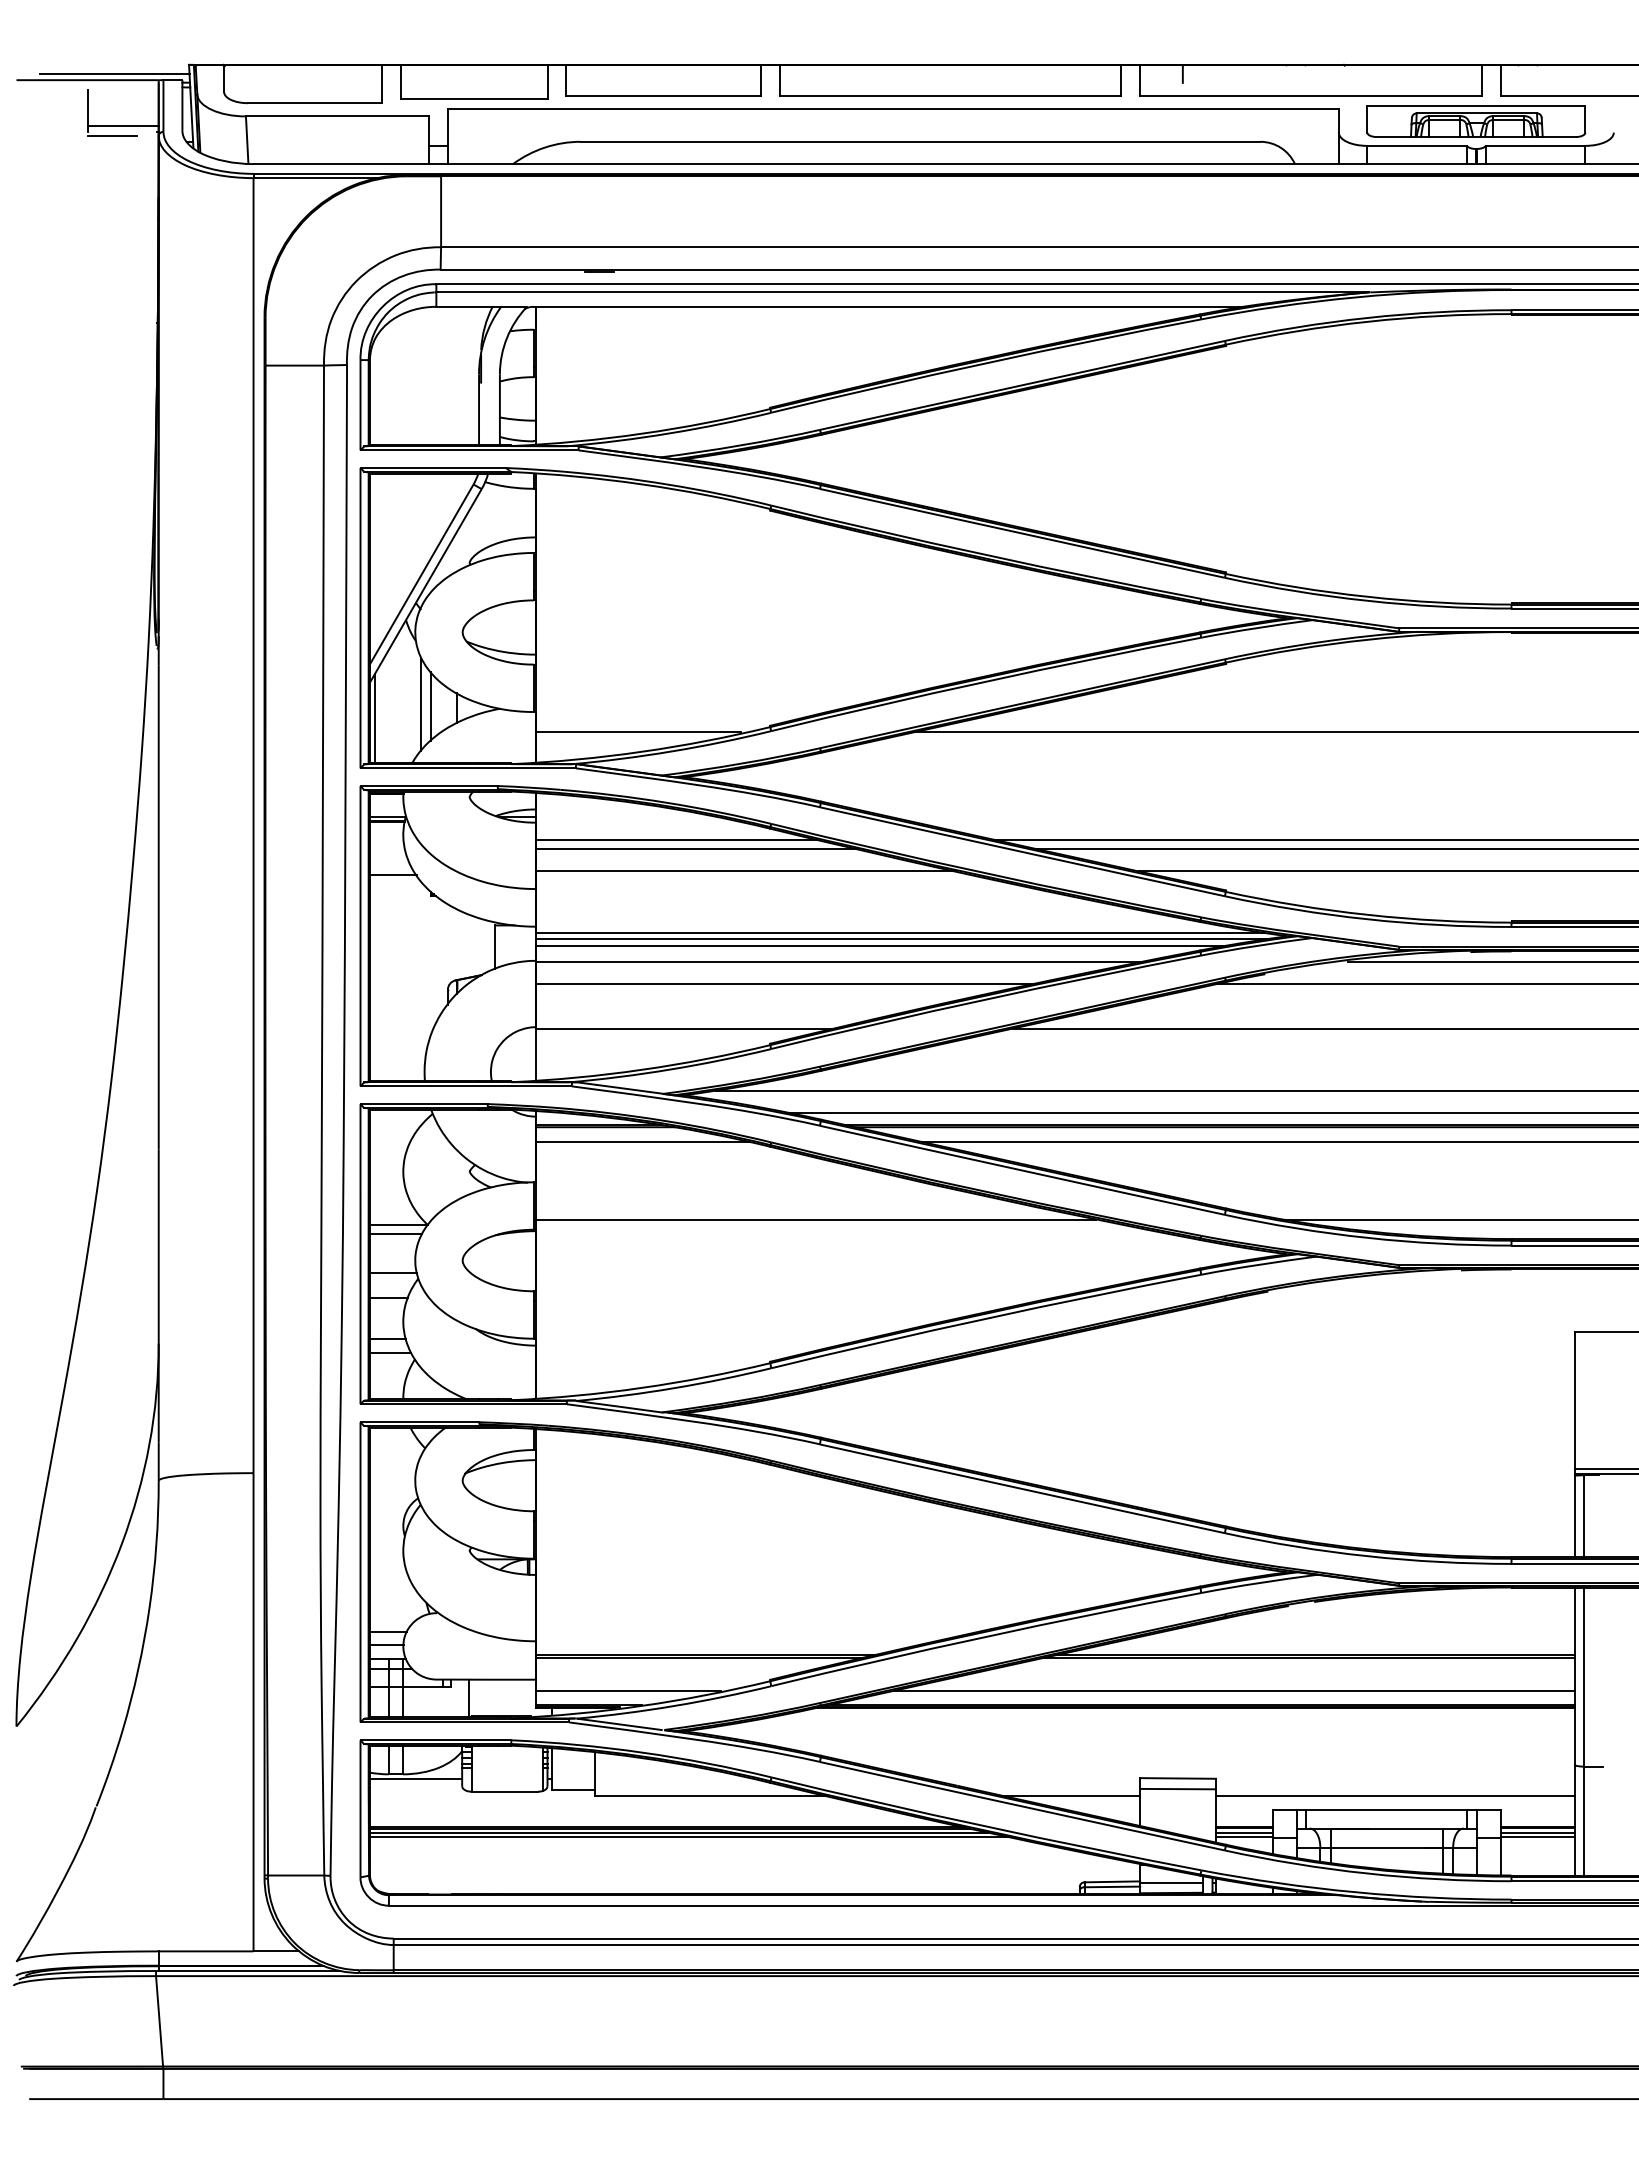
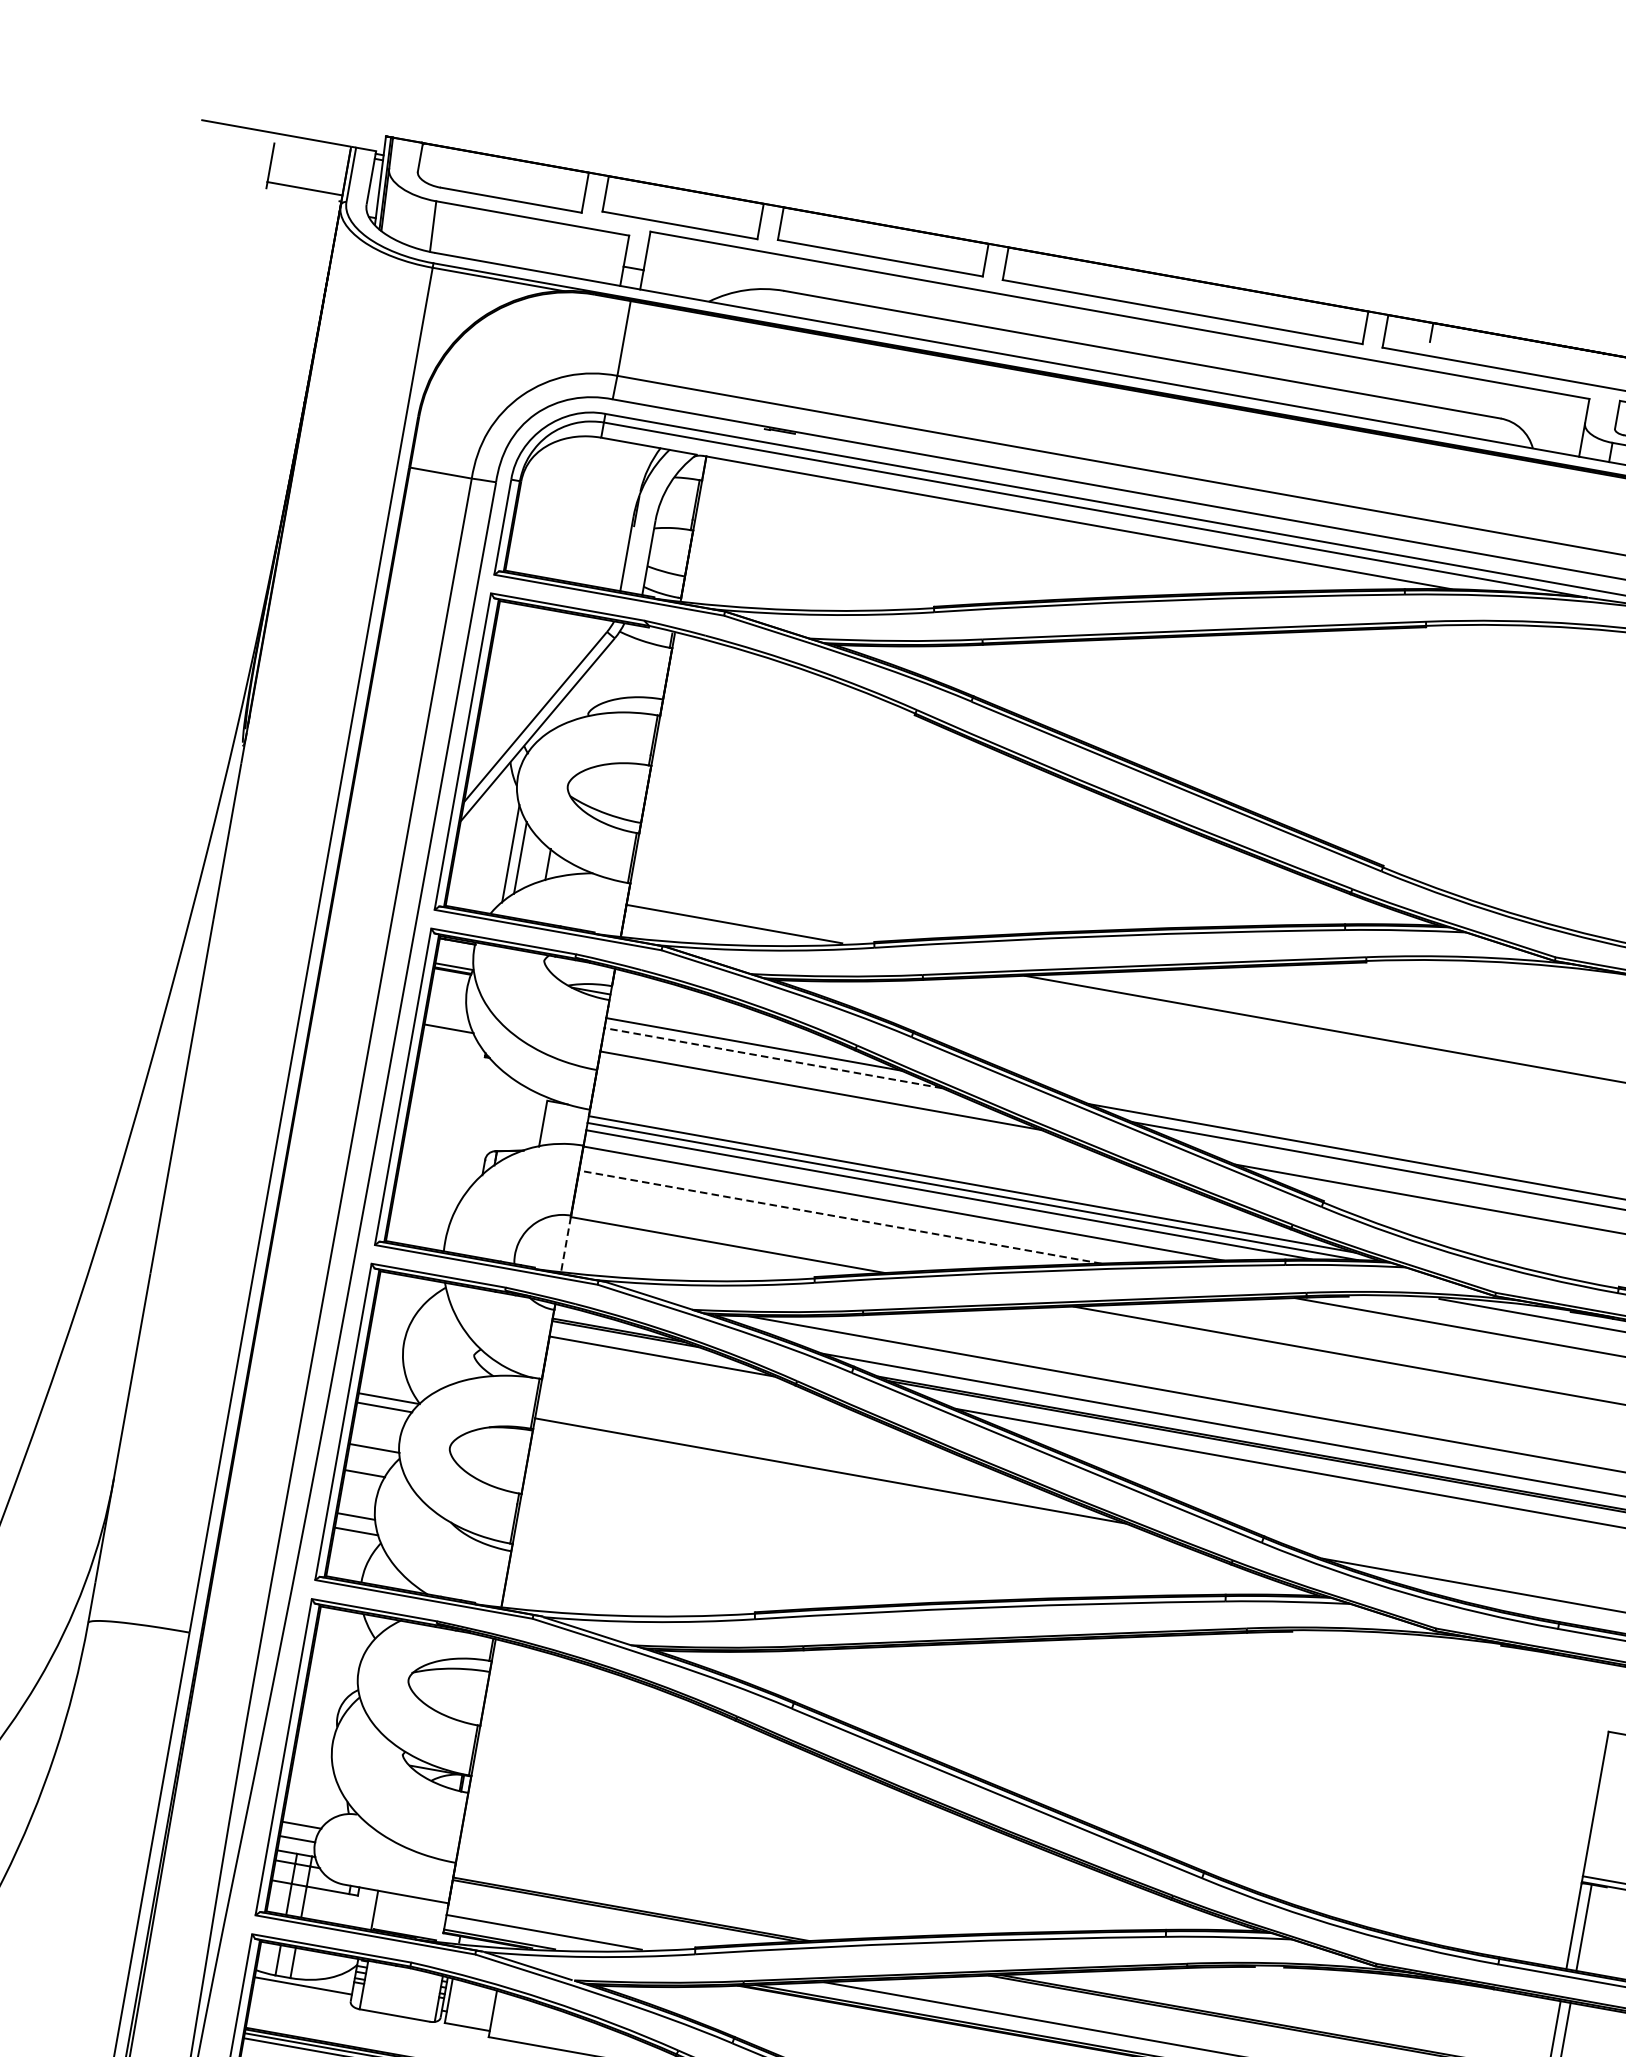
line: (114, 73) -> (305, 131), removed
line: (112, 135) -> (292, 196), removed
line: (374, 717) -> (458, 858), removed
line: (695, 849) -> (772, 1058), solid -> dashed
line: (784, 984) -> (840, 1217), solid -> dashed
line: (536, 1053) -> (566, 1243), solid -> dashed

